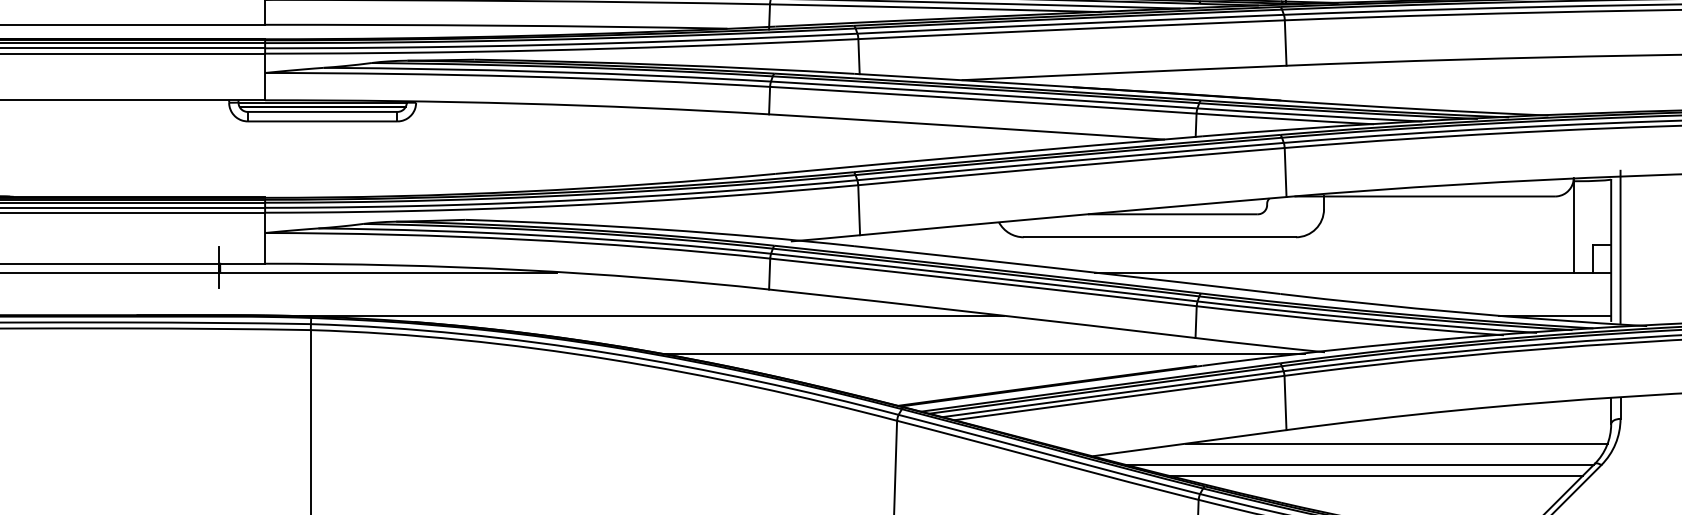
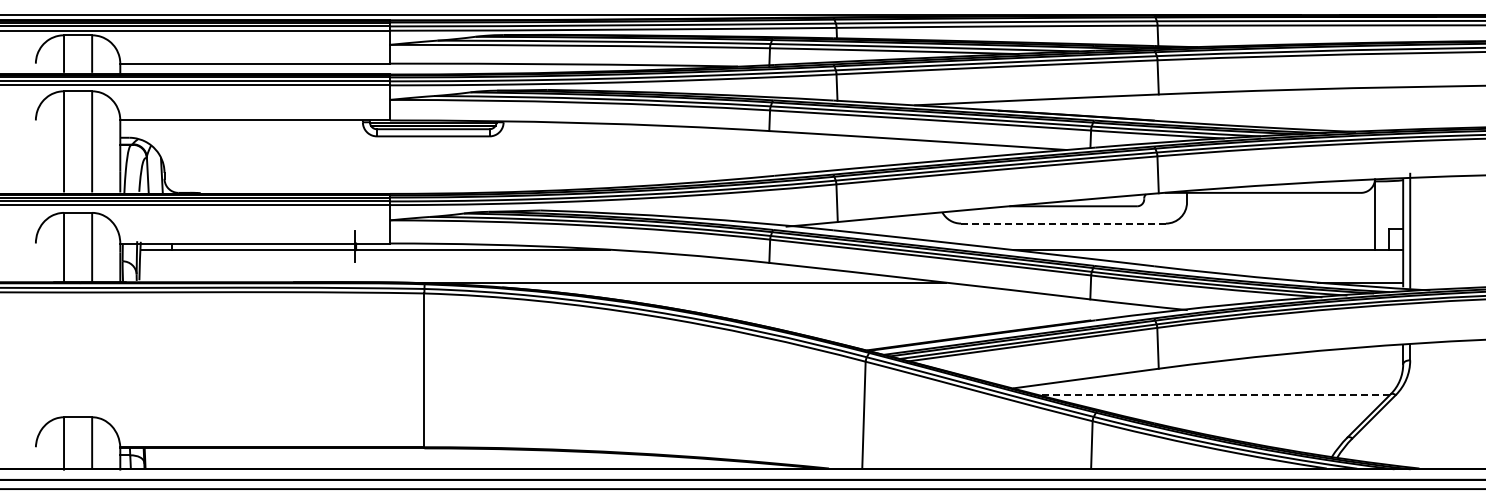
line: (1158, 237) -> (1062, 223), solid -> dashed
line: (983, 354) -> (930, 311), removed
line: (1396, 443) -> (1241, 378), removed
line: (1359, 464) -> (1213, 394), solid -> dashed
line: (1376, 476) -> (1226, 403), removed

